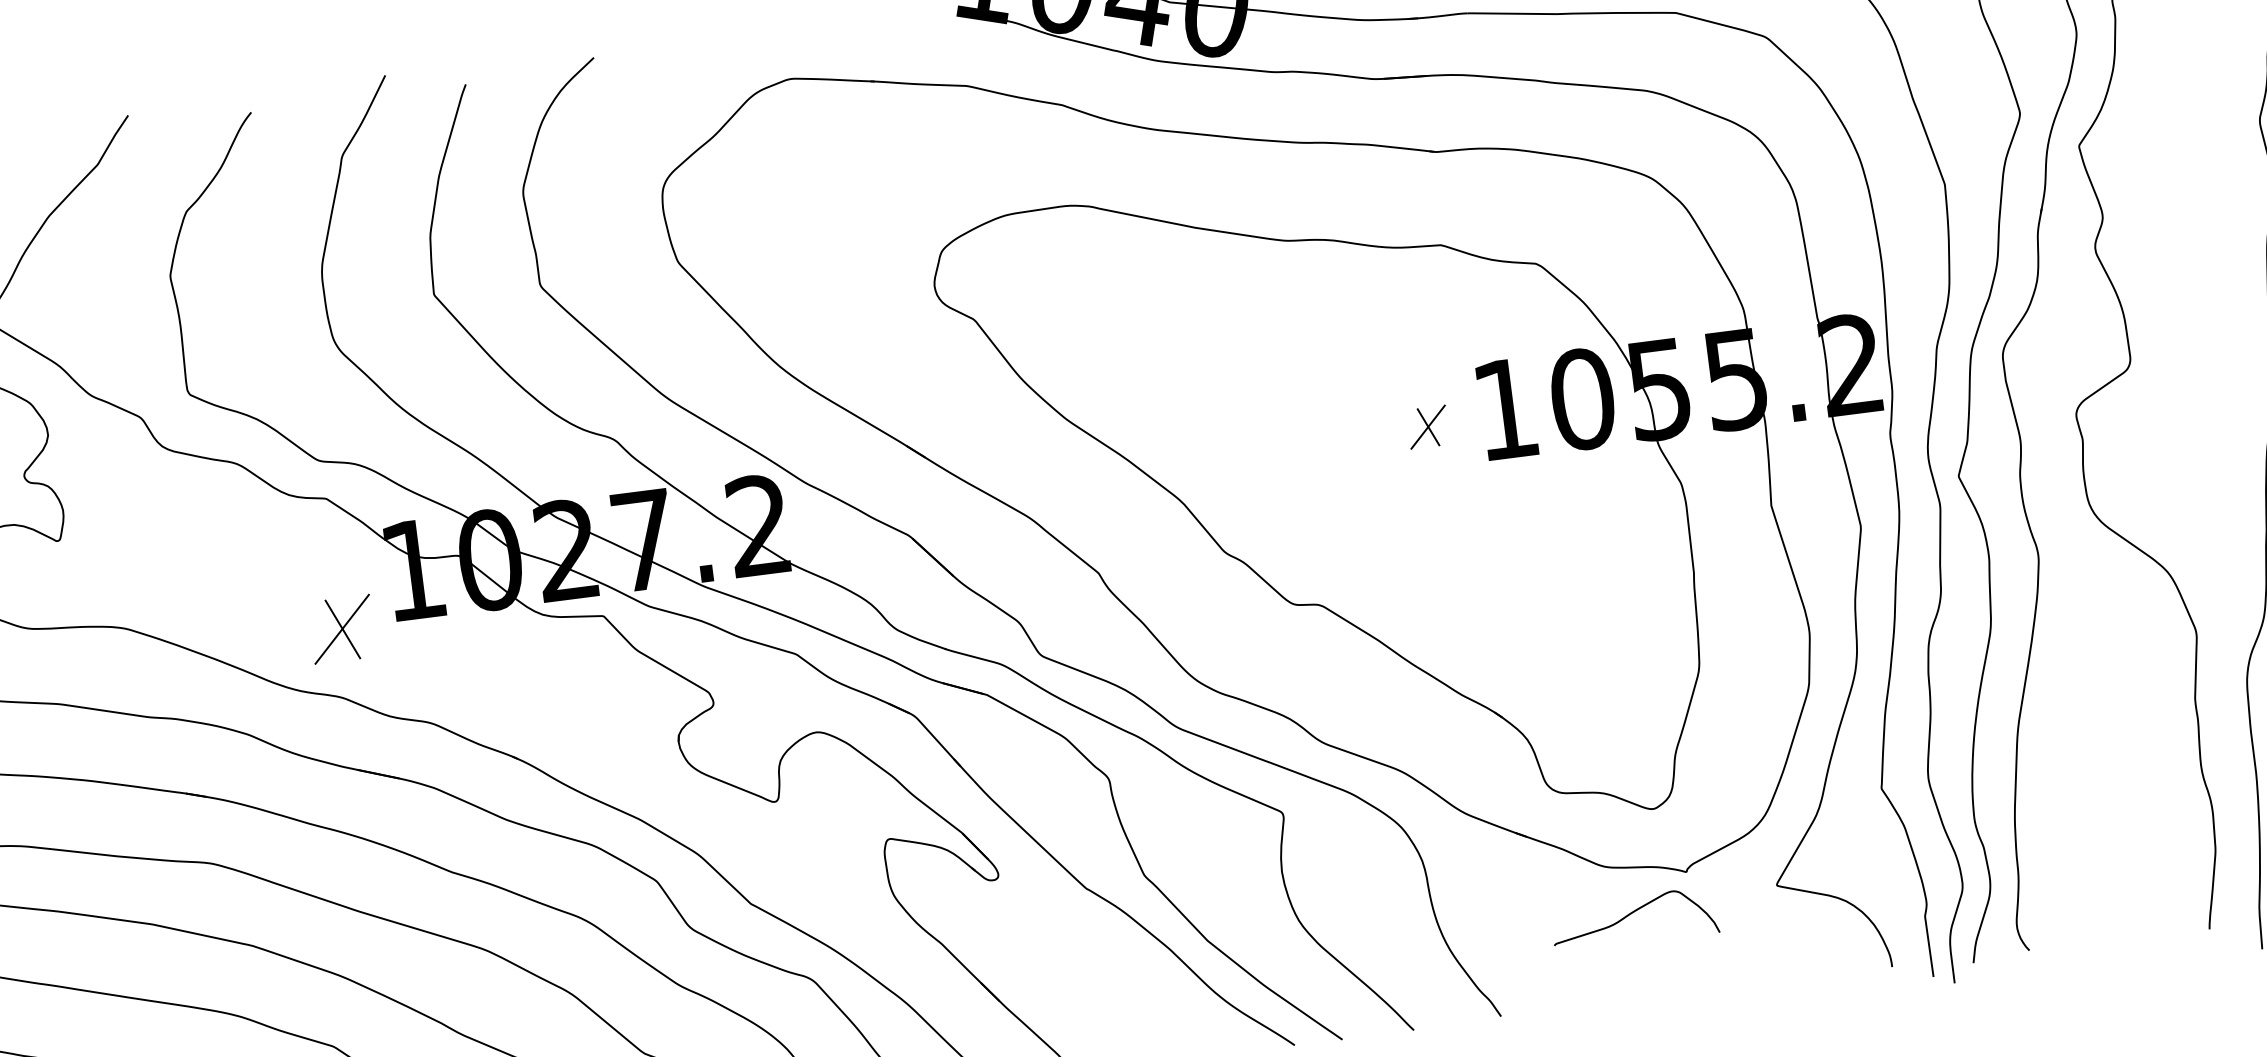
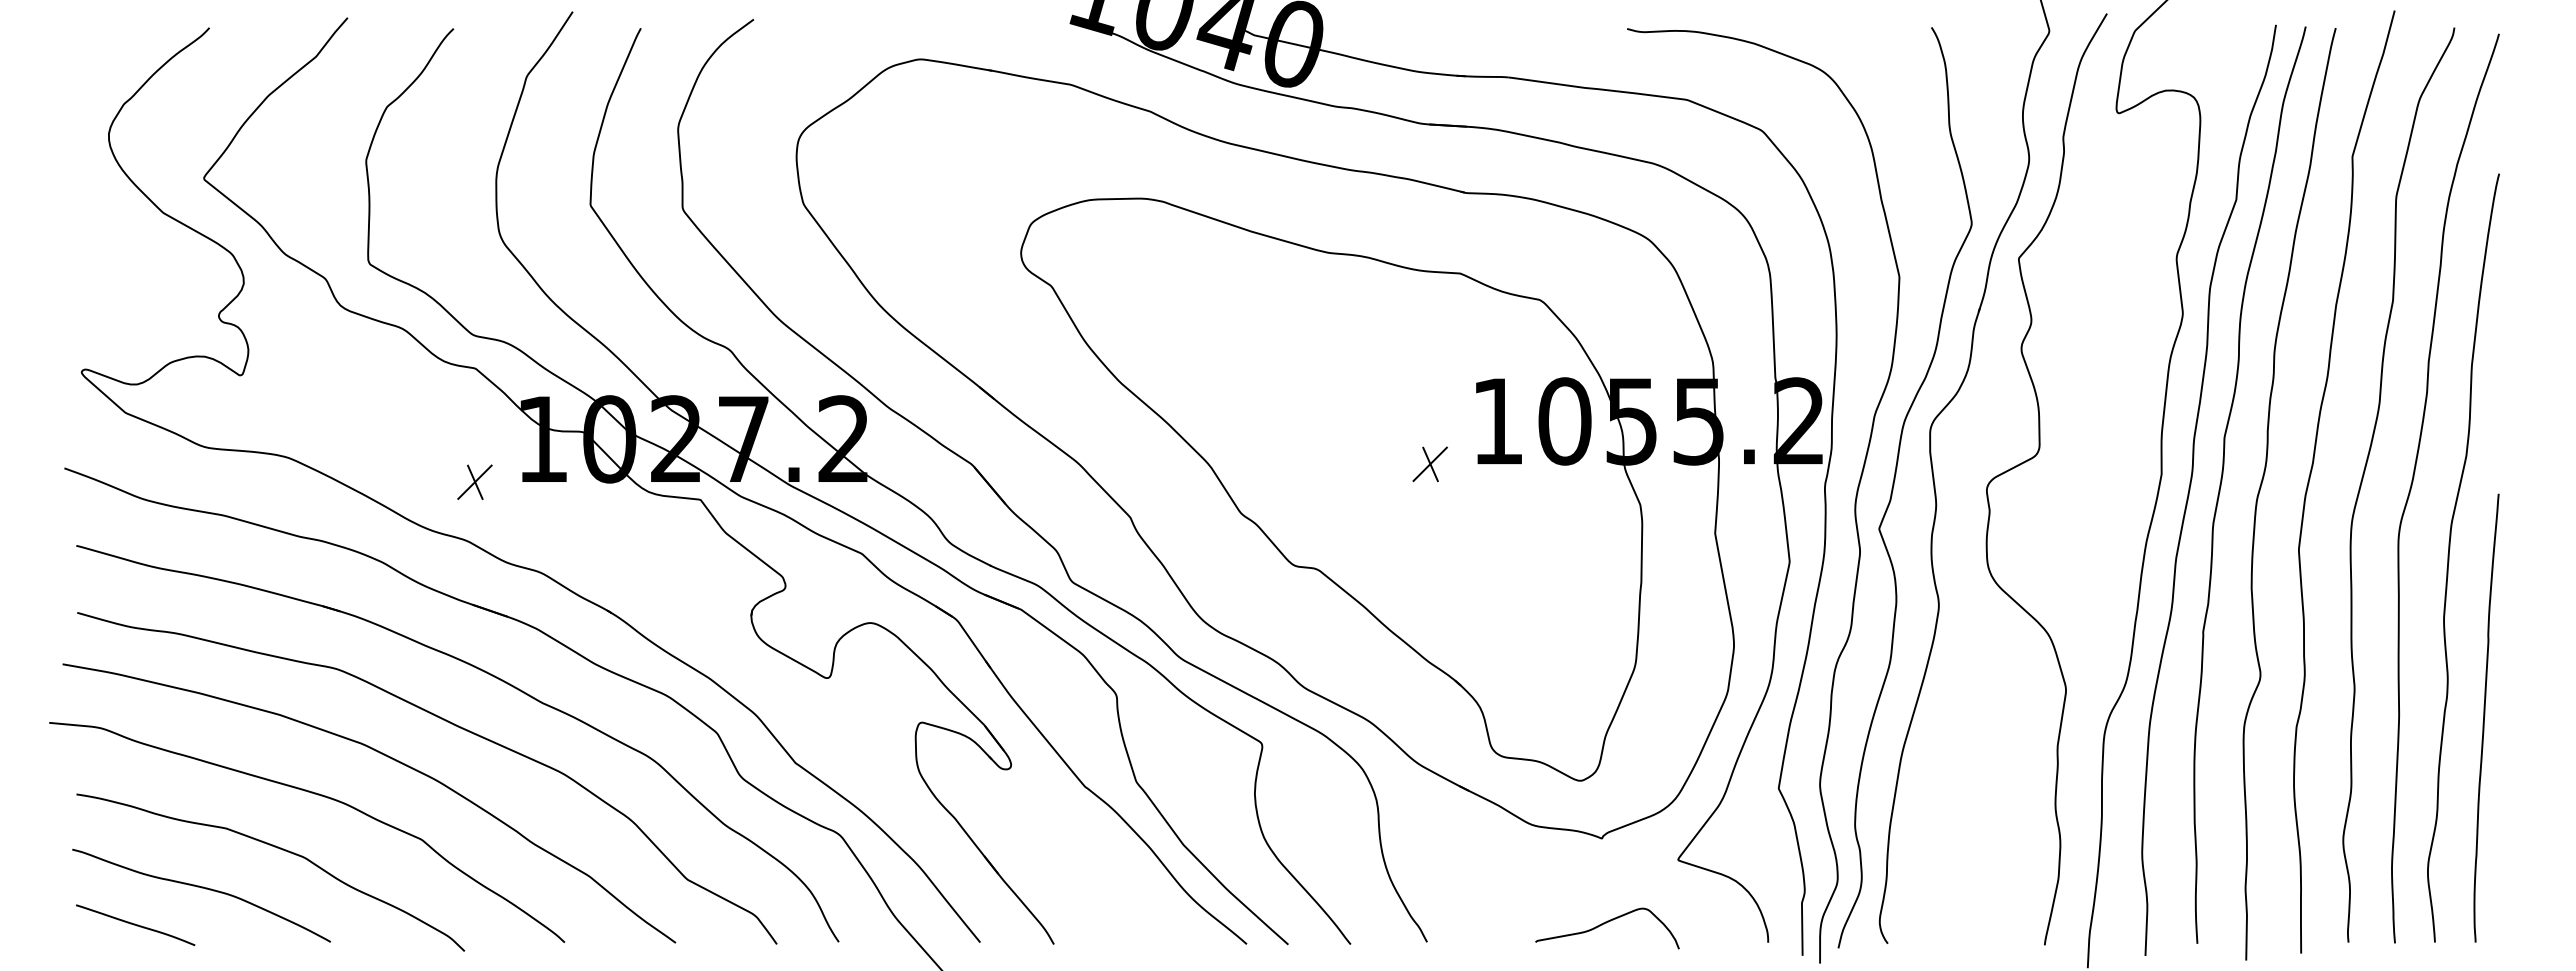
part: (1427, 427) -> (1429, 464), moved
part: (341, 628) -> (474, 481), size x0.62
curve: (1630, 915) -> (1604, 924), moved

